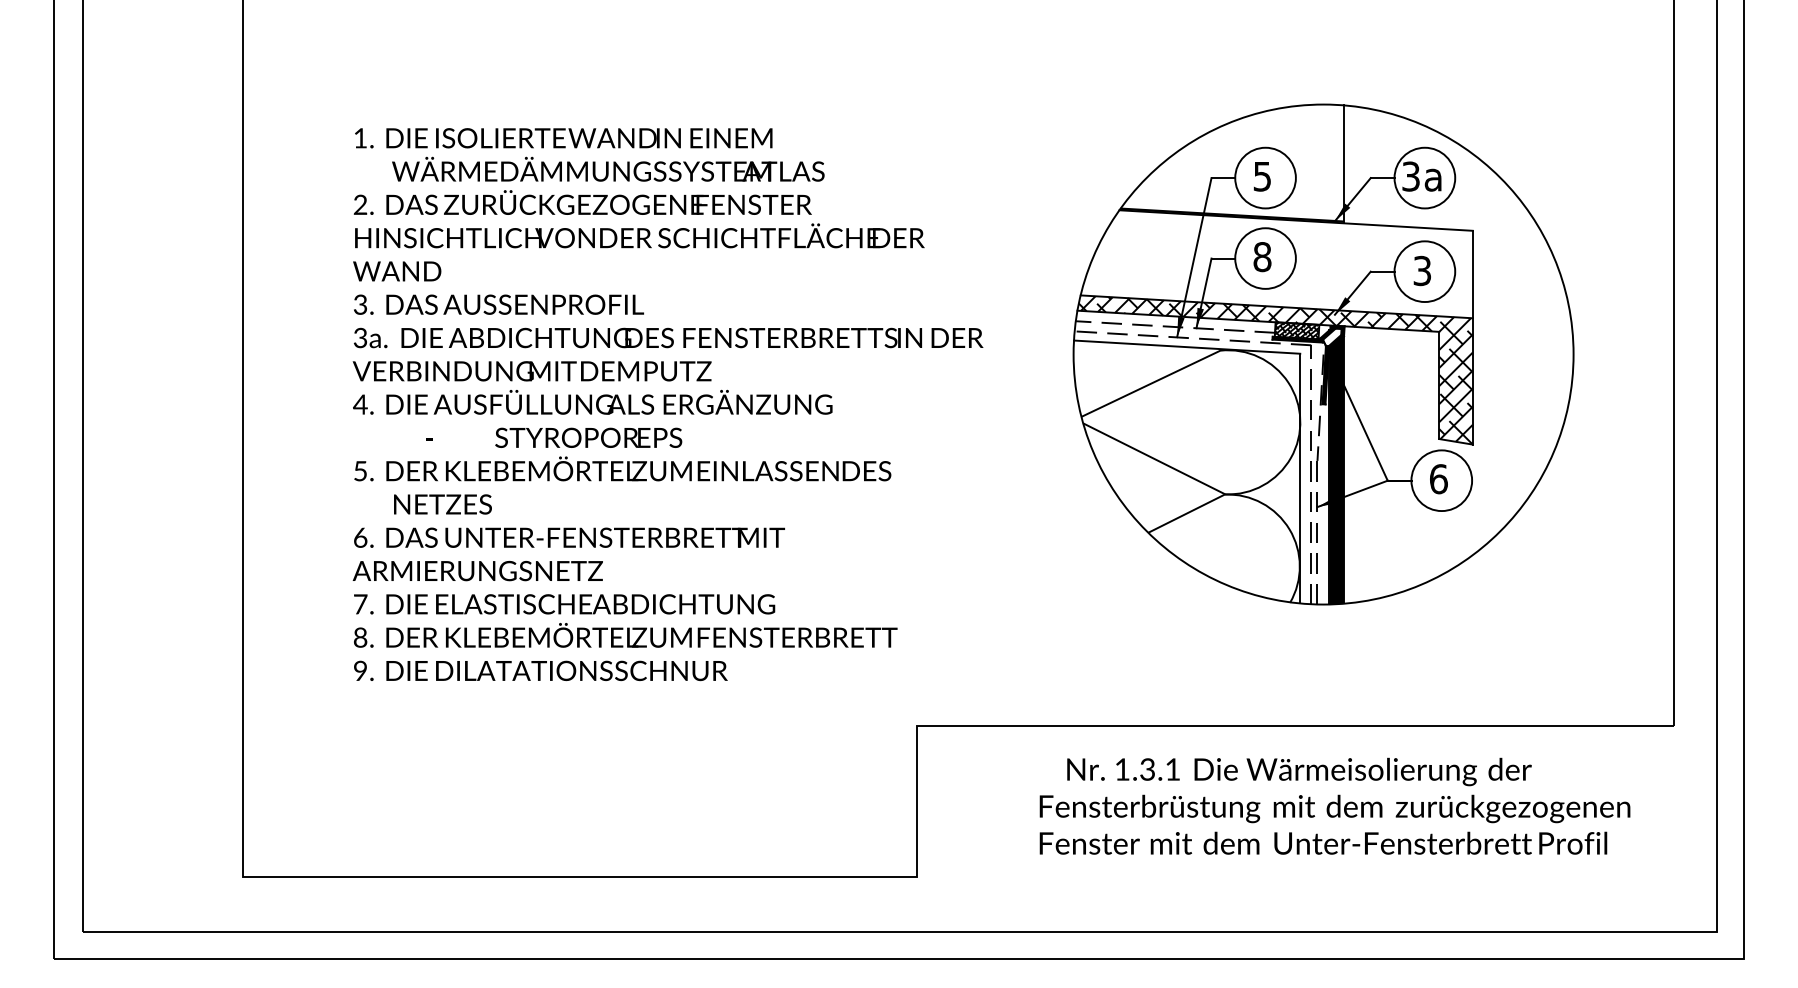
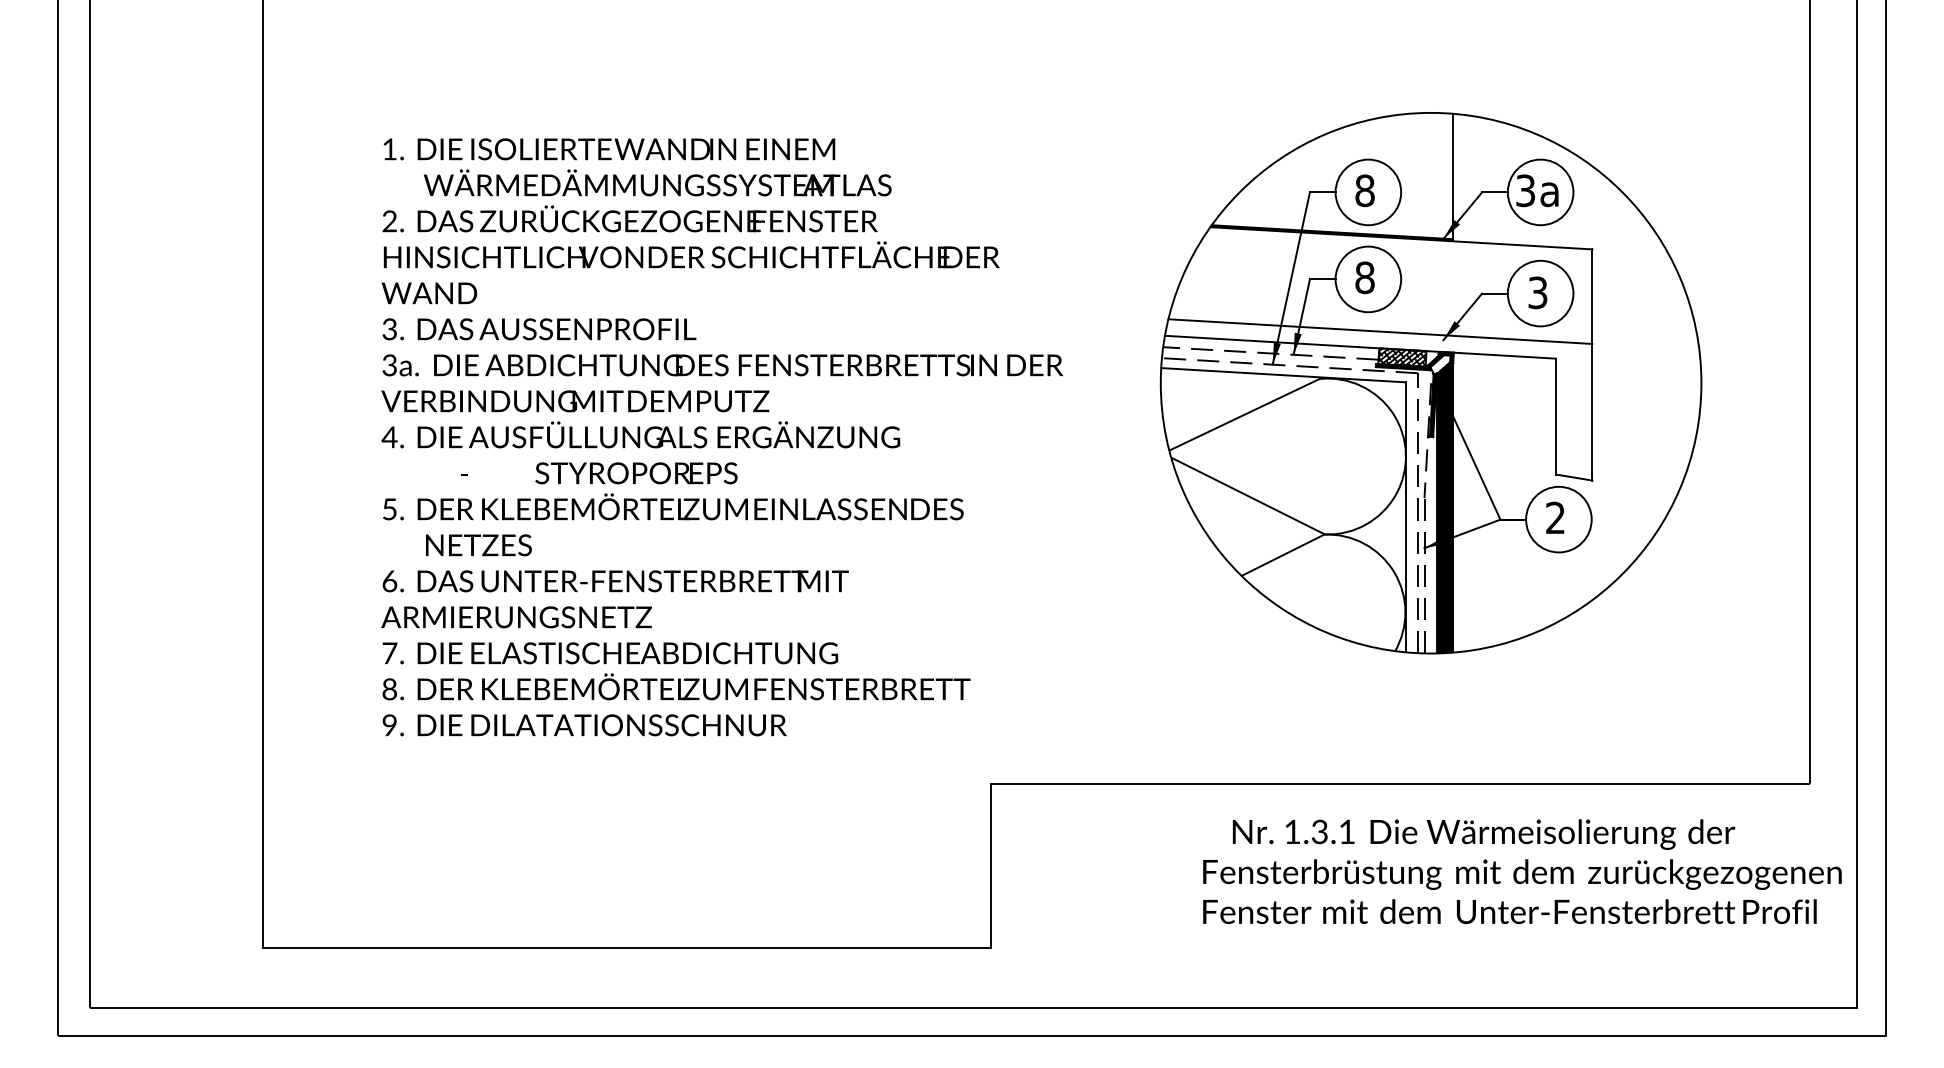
text: (1262, 176) -> (1365, 190), 5 -> 8
hatch: (1275, 370) -> (1379, 400), removed
text: (1438, 479) -> (1555, 518), 6 -> 2
text: (1334, 805) -> (1521, 870), moved

